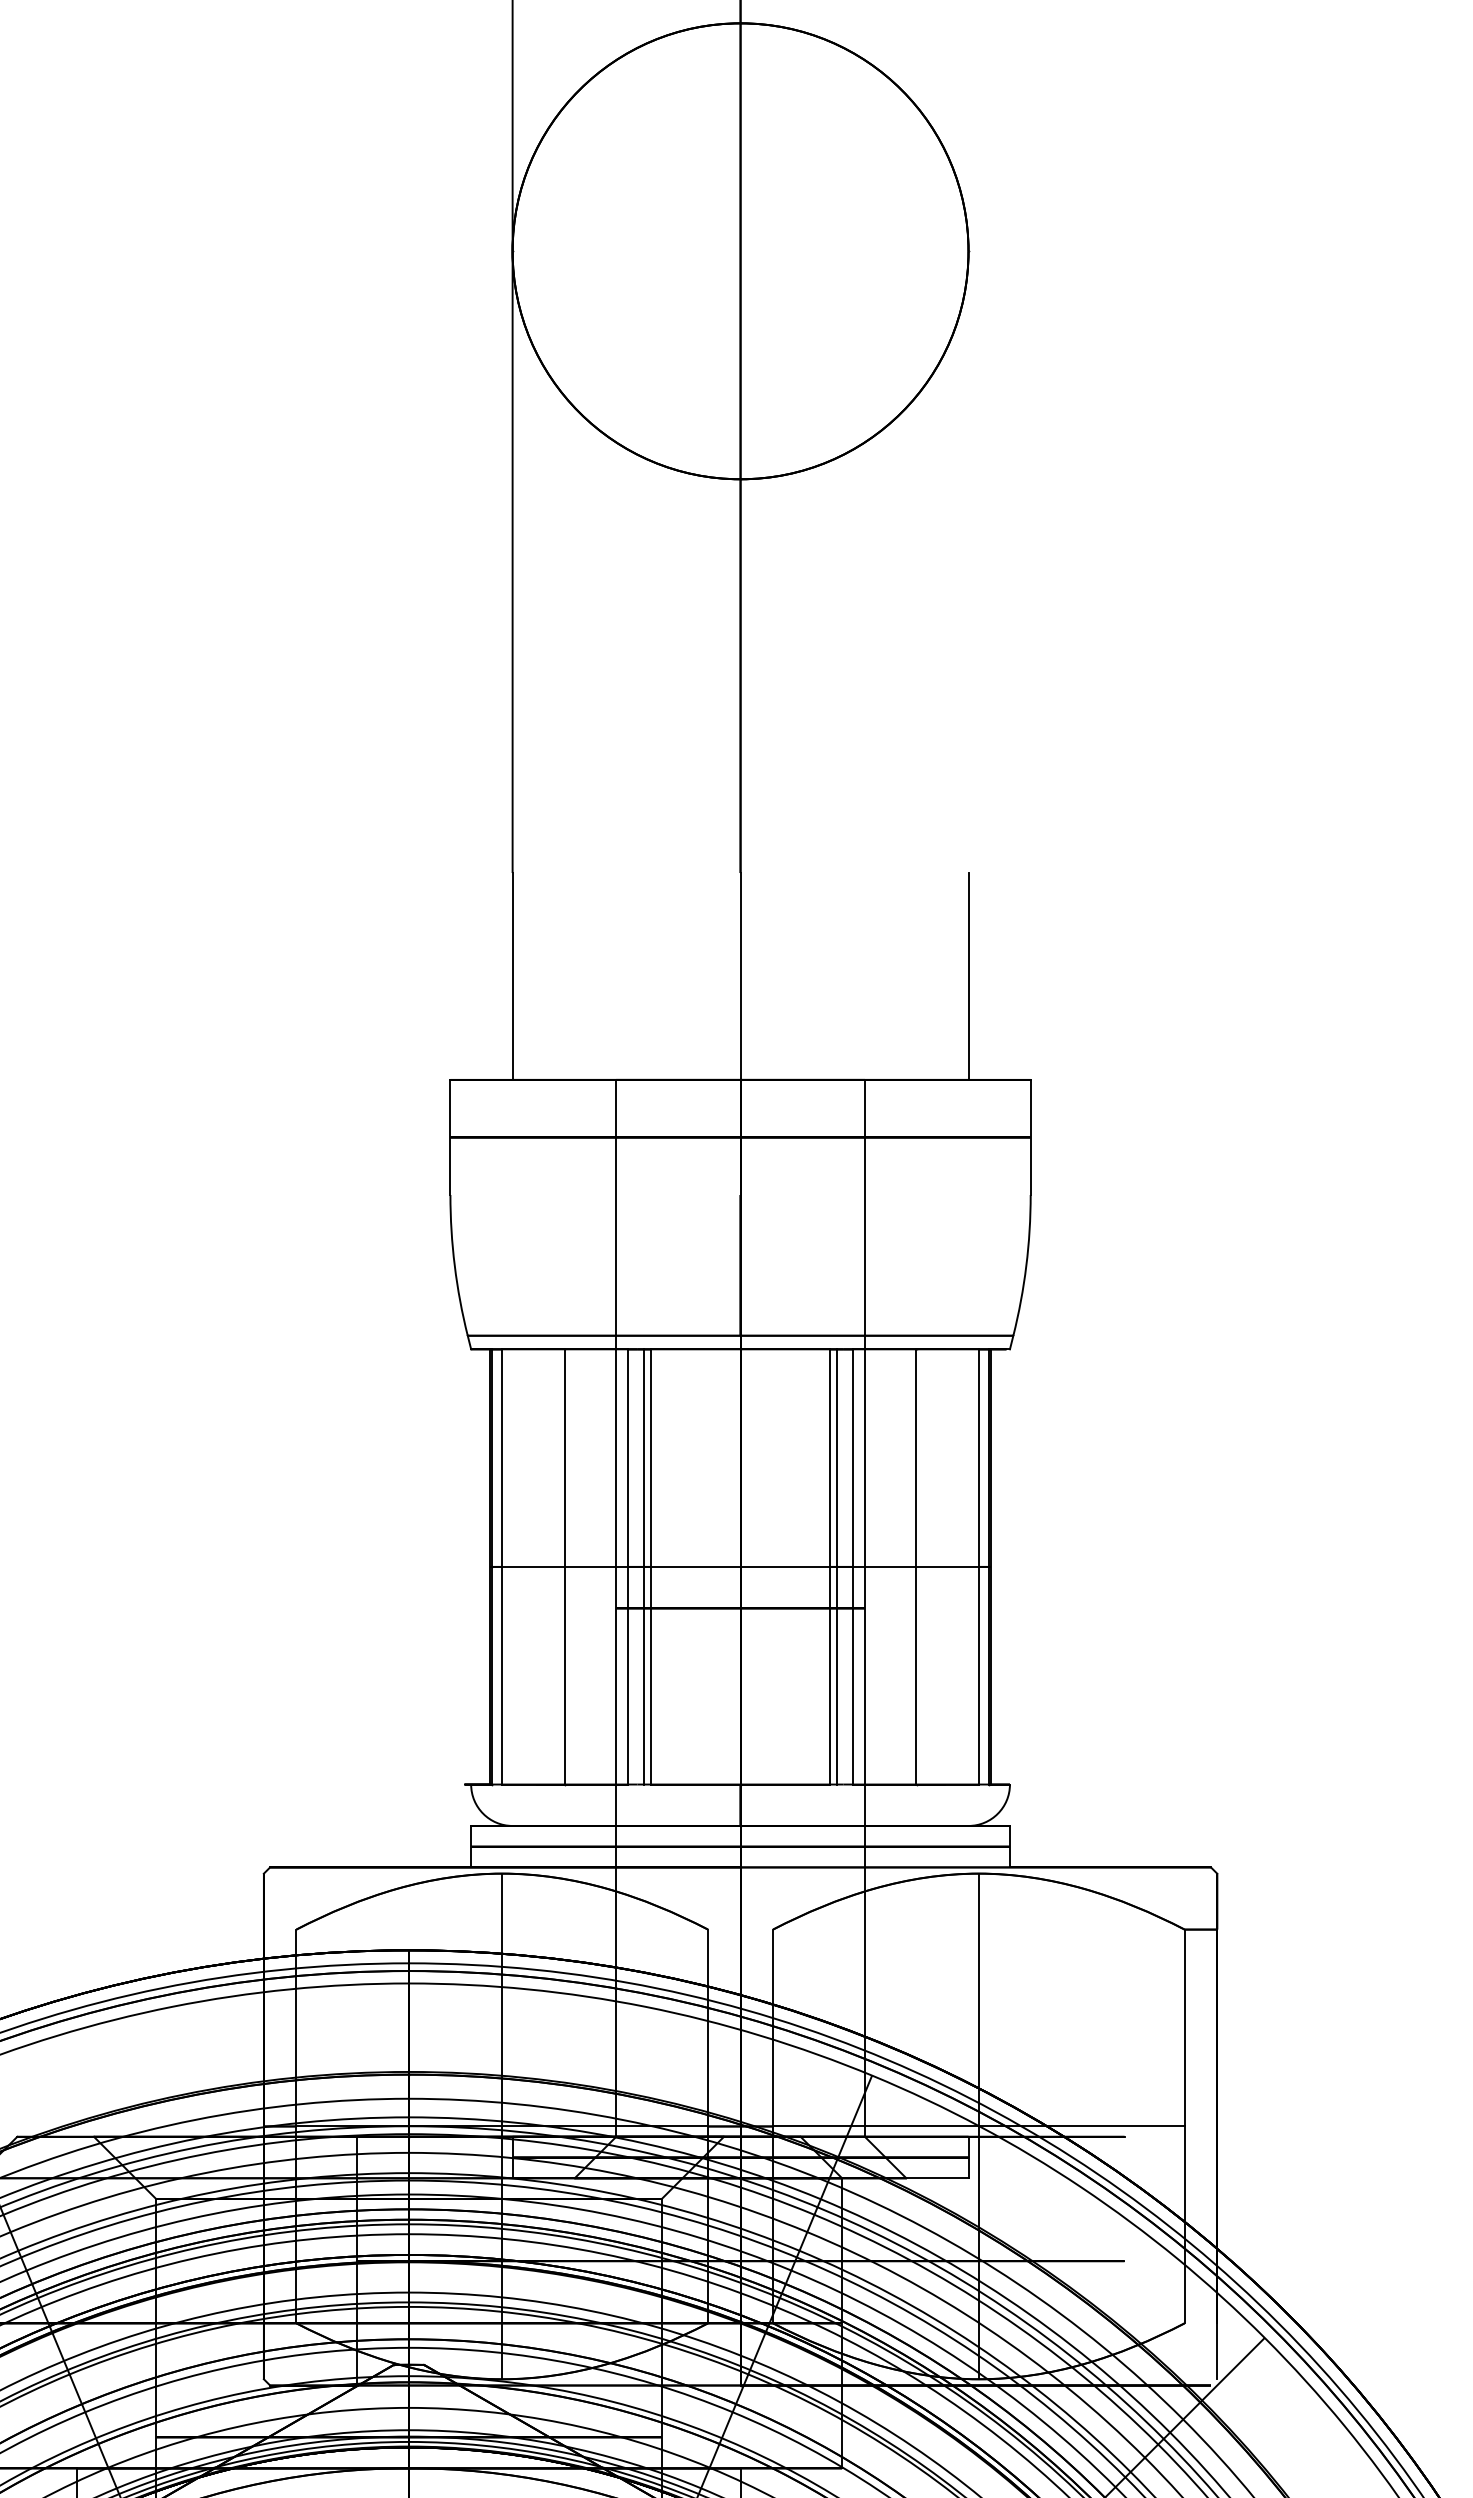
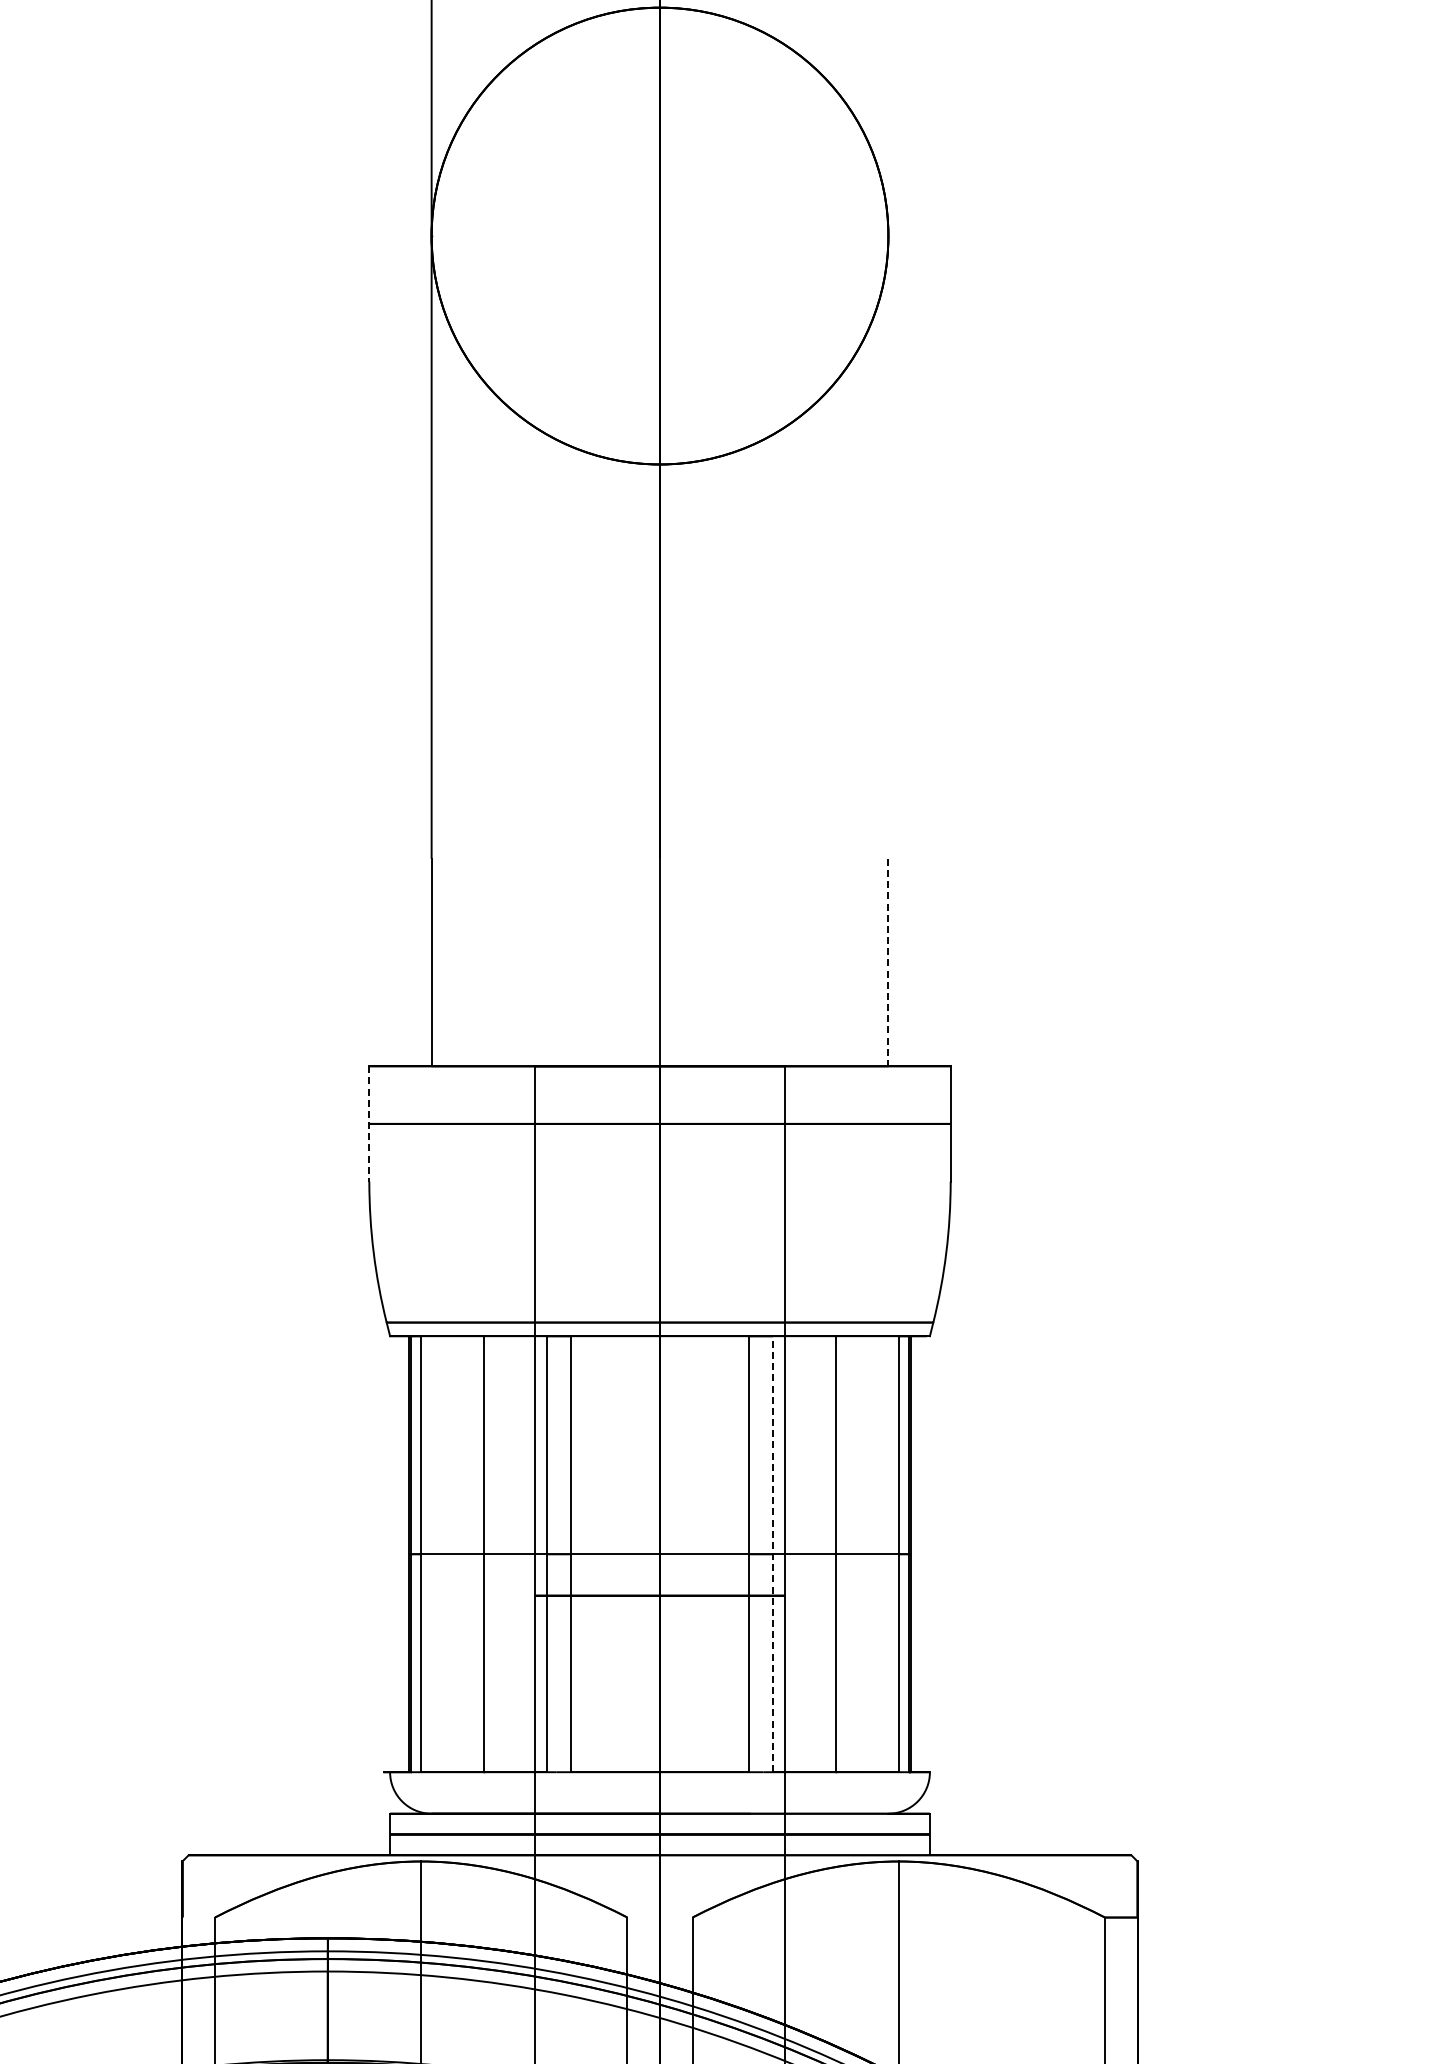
line: (968, 976) -> (888, 962), solid -> dashed
line: (450, 1137) -> (369, 1123), solid -> dashed
line: (644, 1566) -> (563, 1553), removed
line: (836, 1566) -> (756, 1553), removed
line: (853, 1566) -> (773, 1553), solid -> dashed

